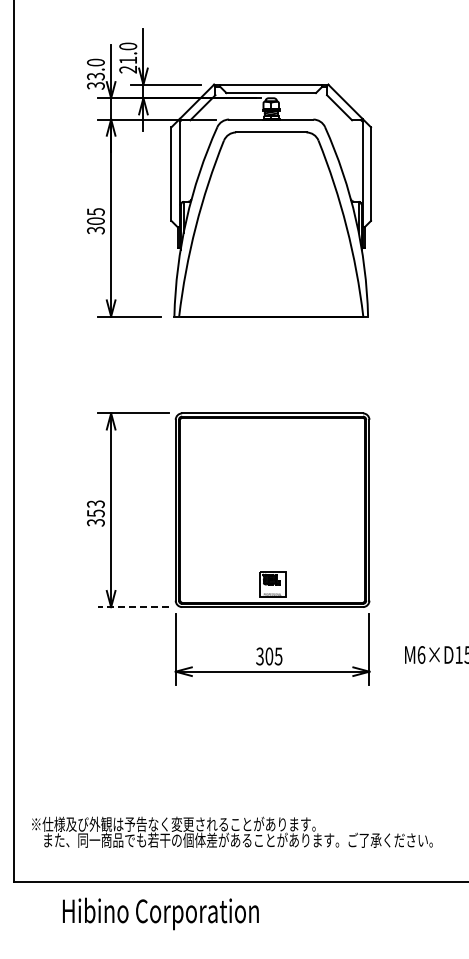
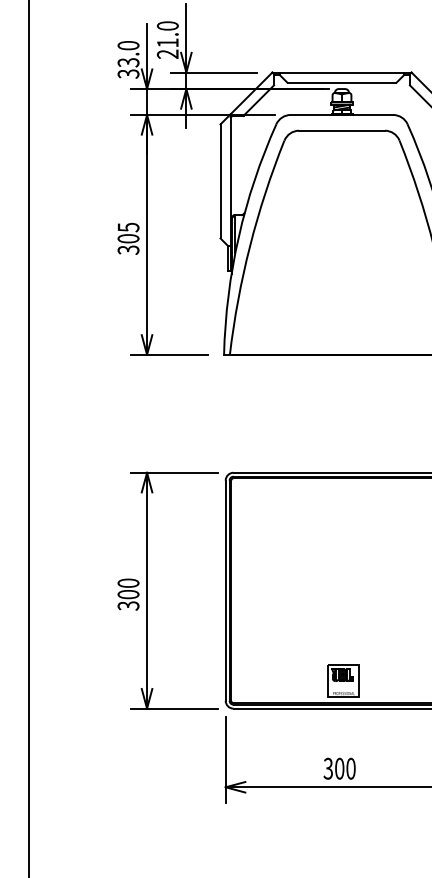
text: (95, 508) -> (128, 588), 353 -> 300
line: (133, 607) -> (174, 709), dashed -> solid
text: (278, 656) -> (350, 768), 305 -> 300

